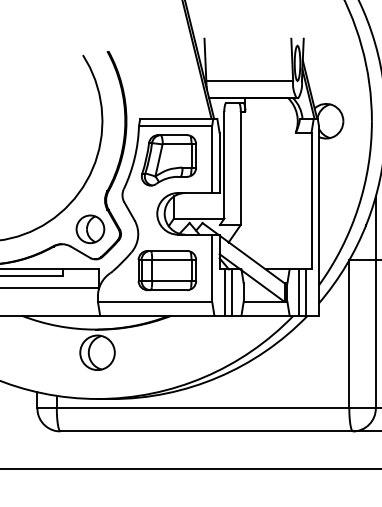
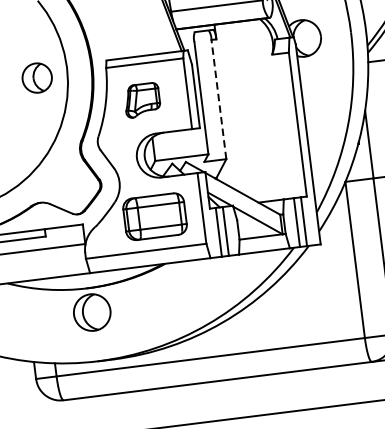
part: (168, 160) -> (141, 100), size x0.6
line: (240, 168) -> (218, 99), solid -> dashed
part: (90, 229) -> (37, 78), moved

